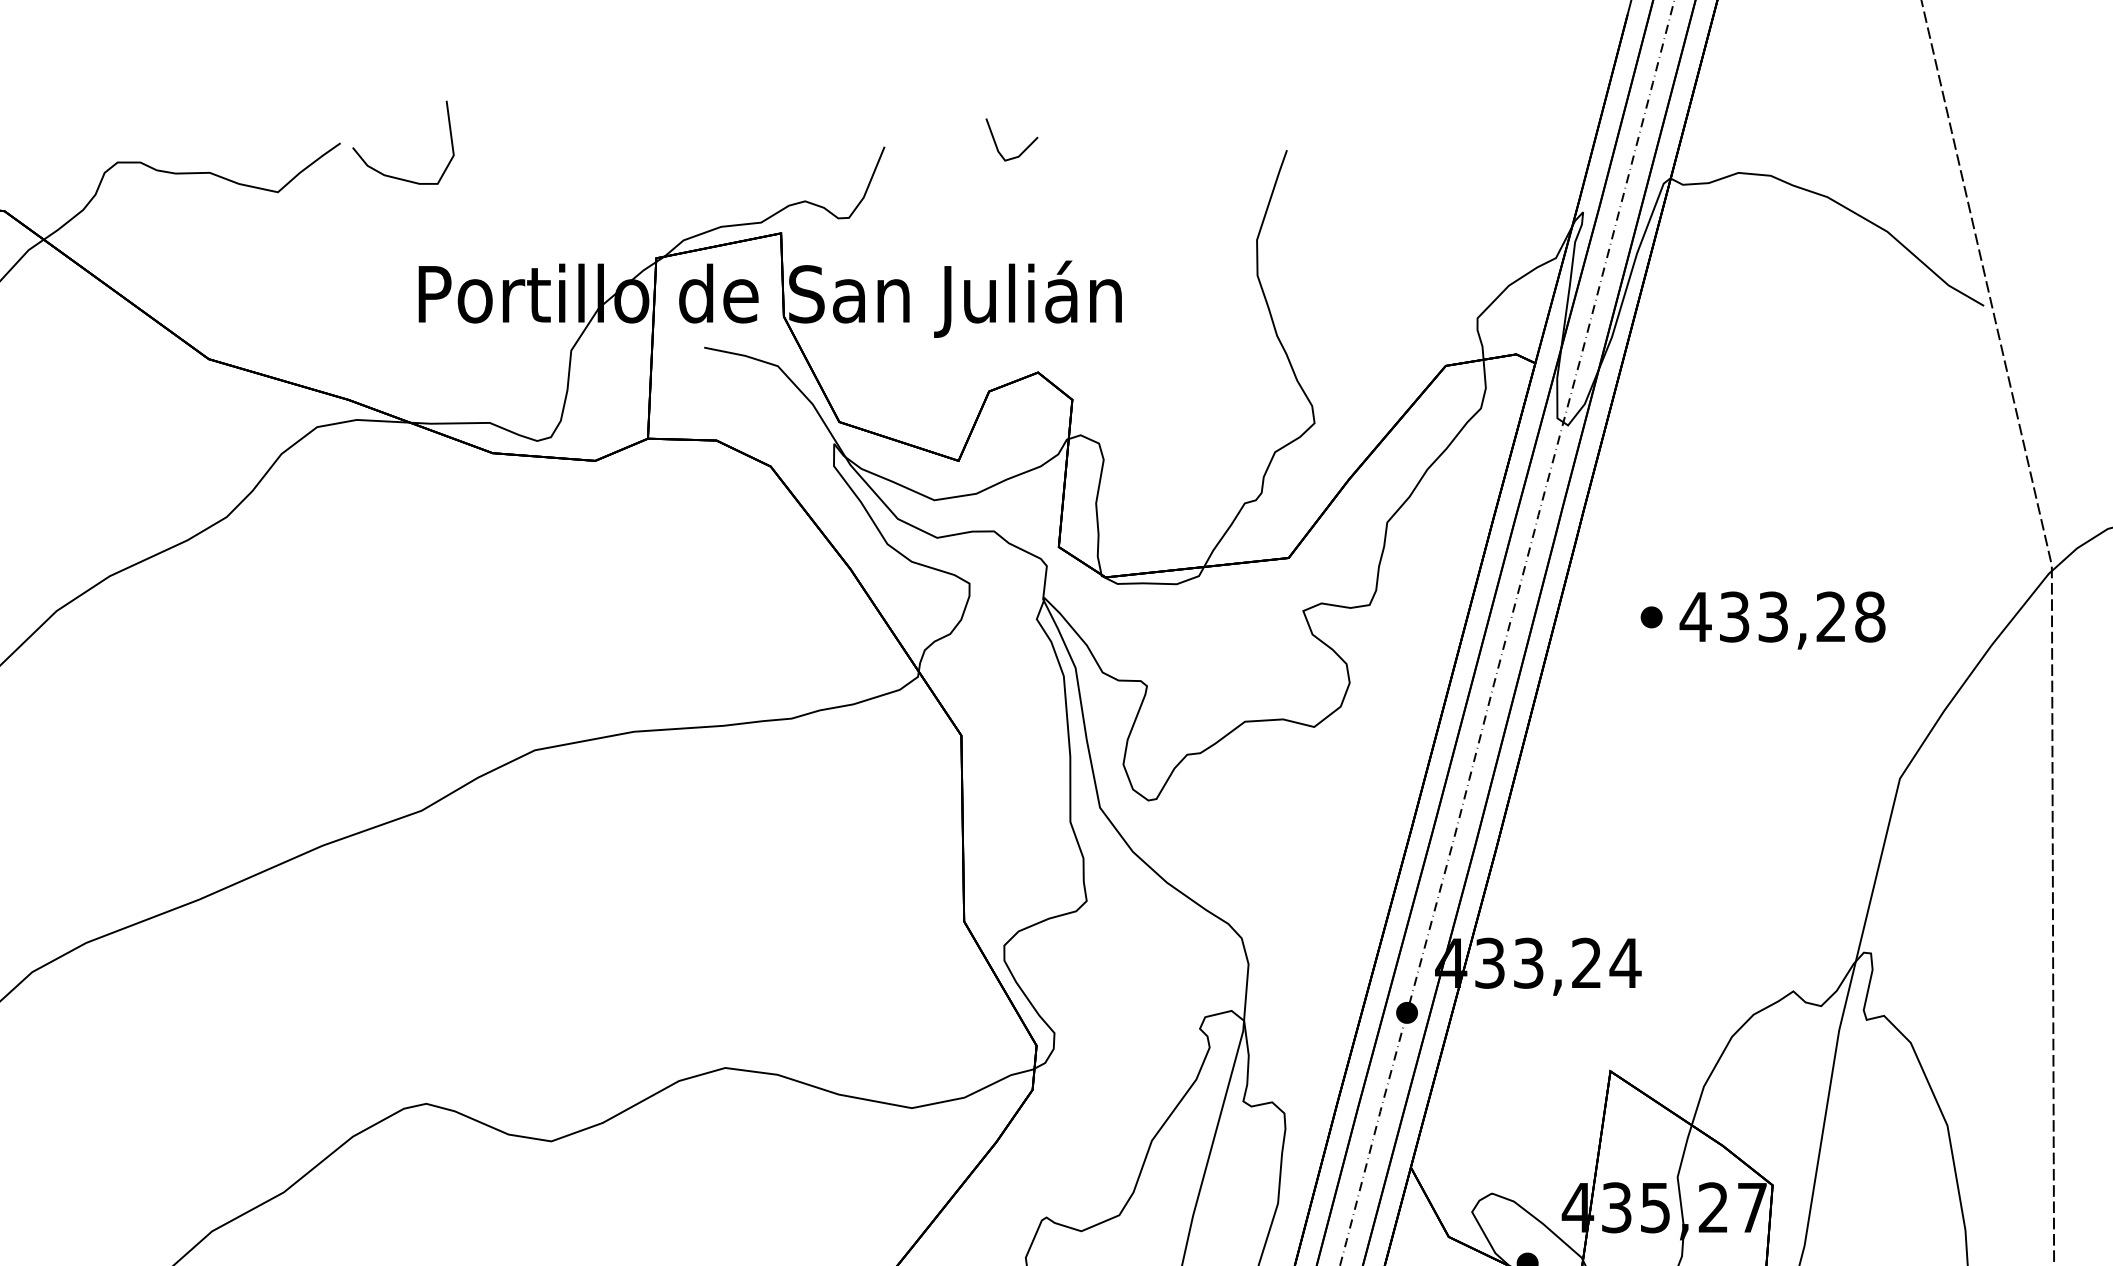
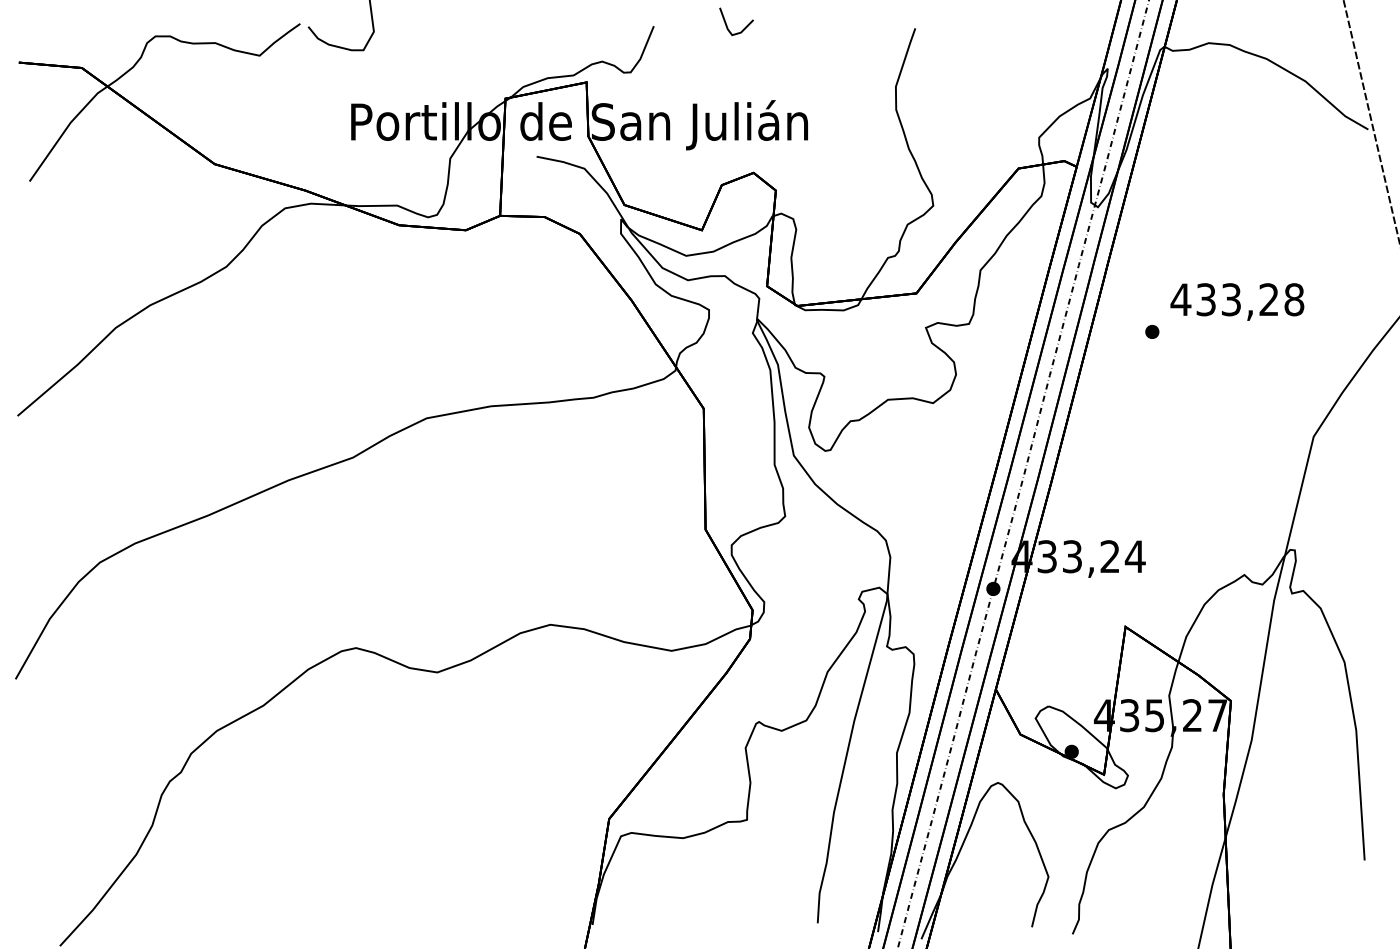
text: (1782, 619) -> (1237, 301), moved

